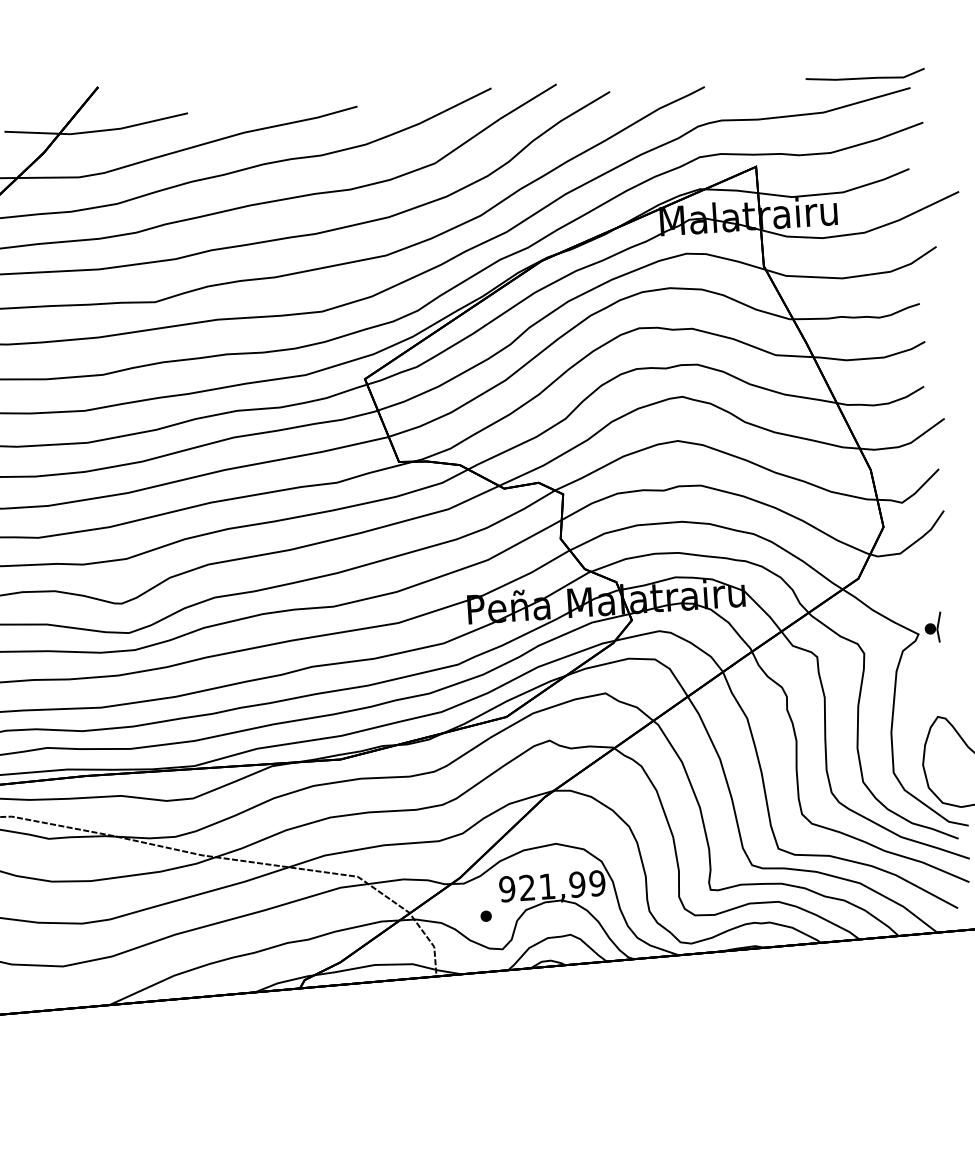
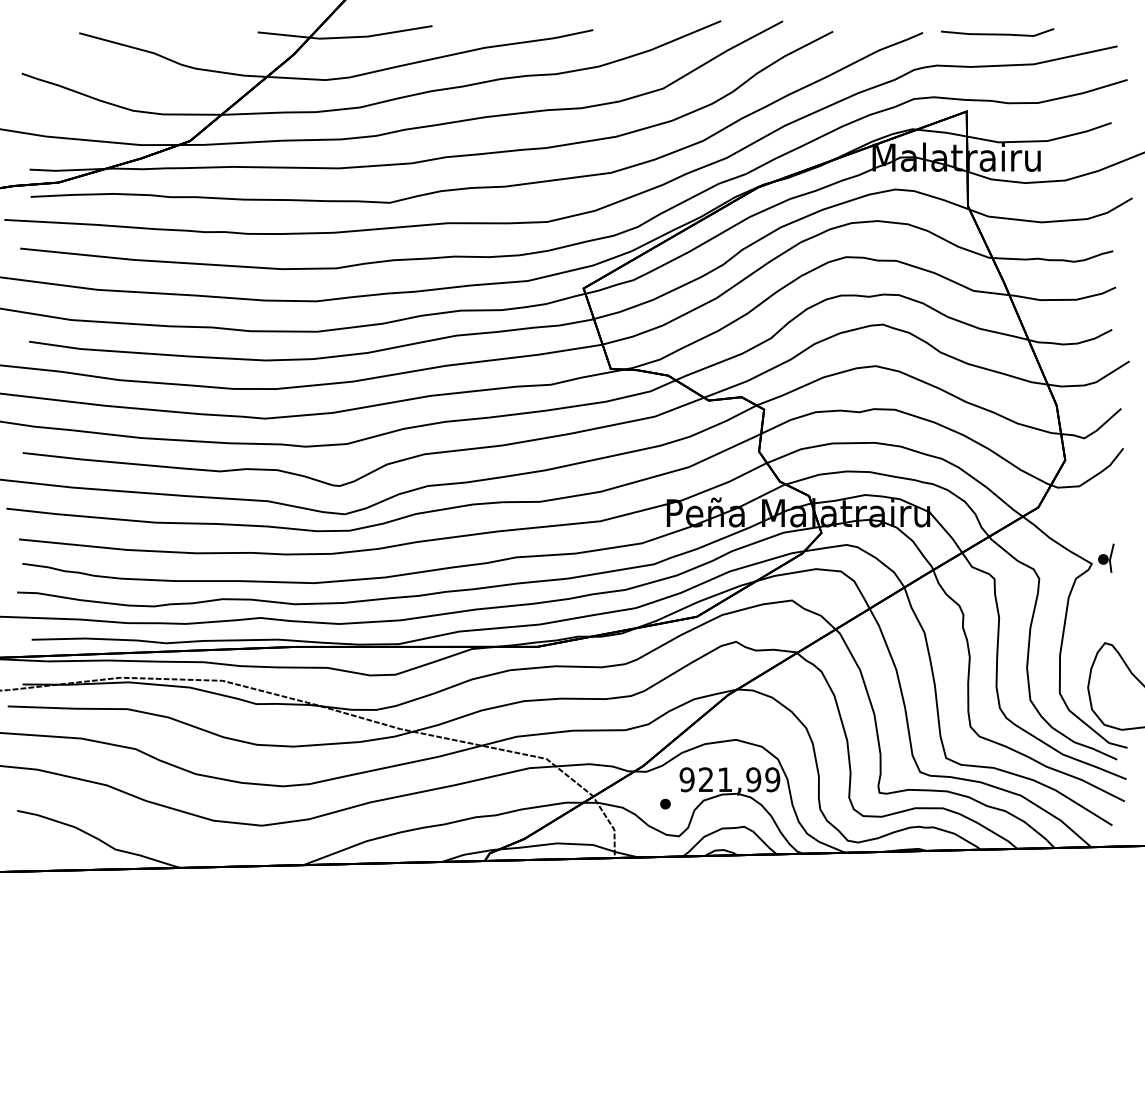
line: (865, 77) -> (997, 33), moved

